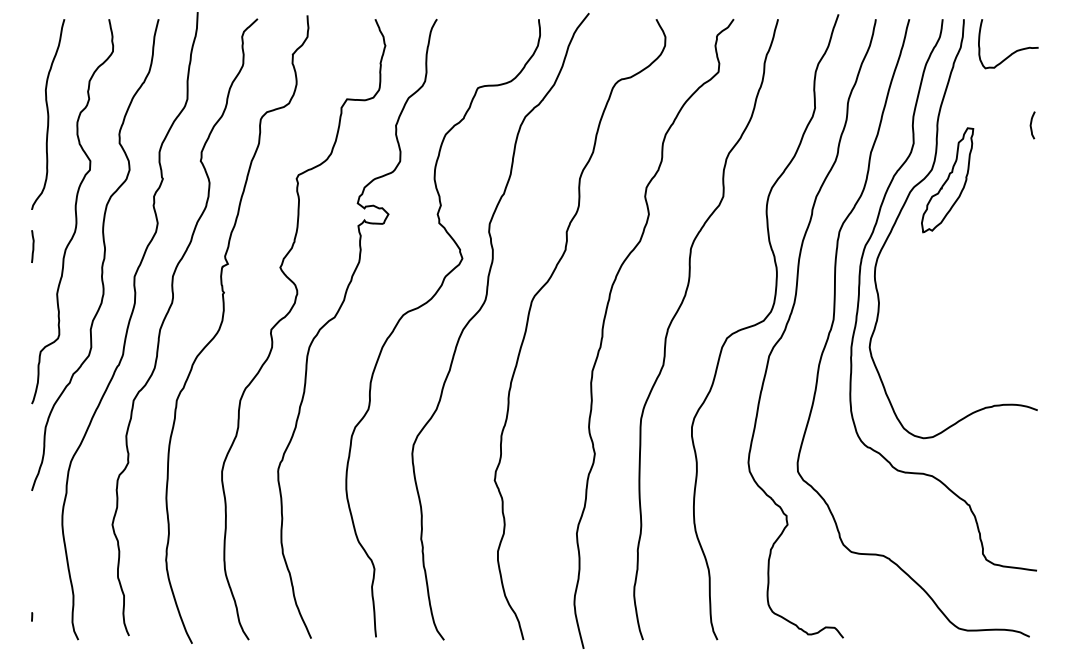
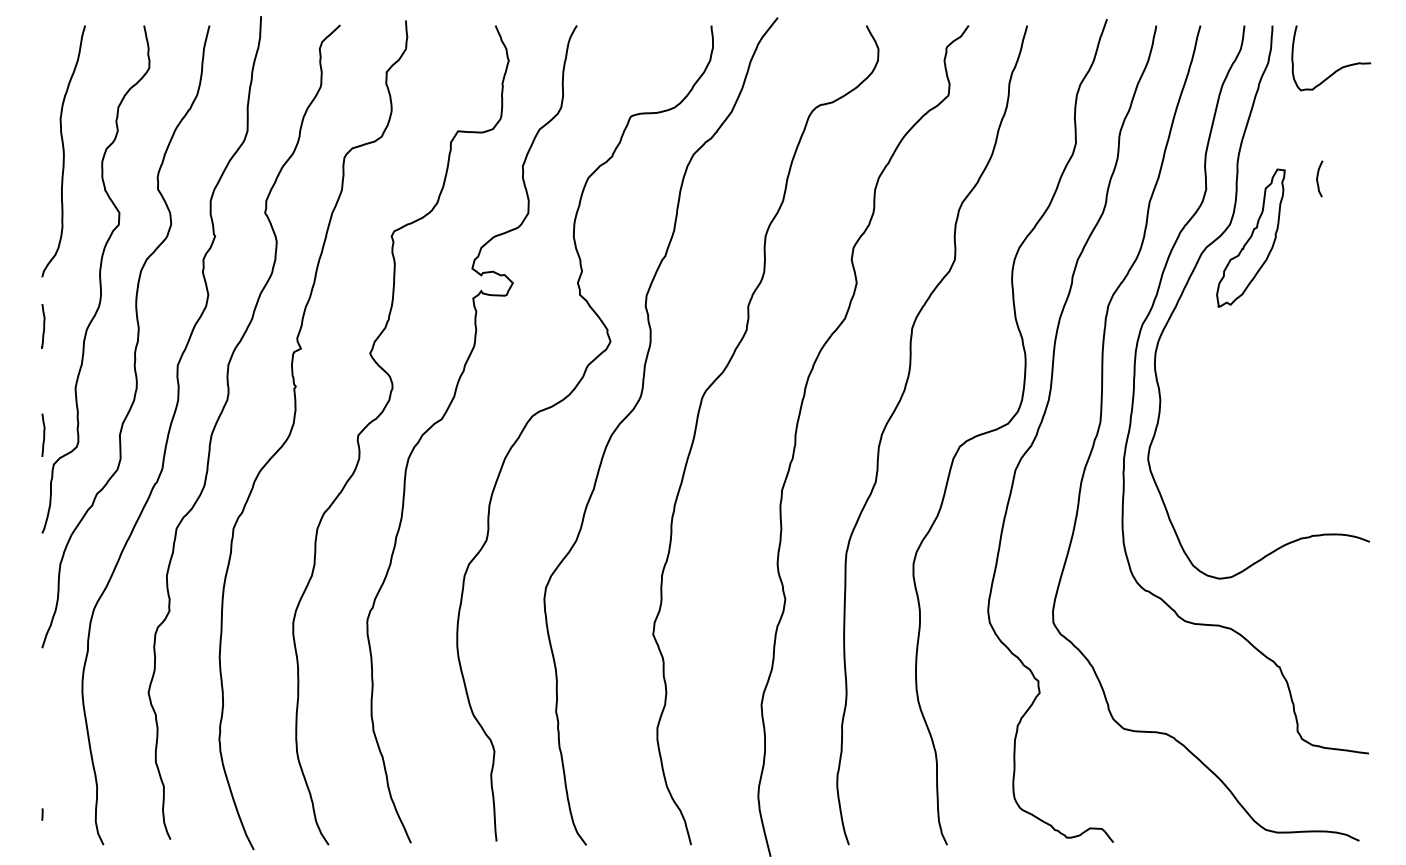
curve: (1031, 125) -> (1318, 179), moved
line: (32, 329) -> (43, 435), added

